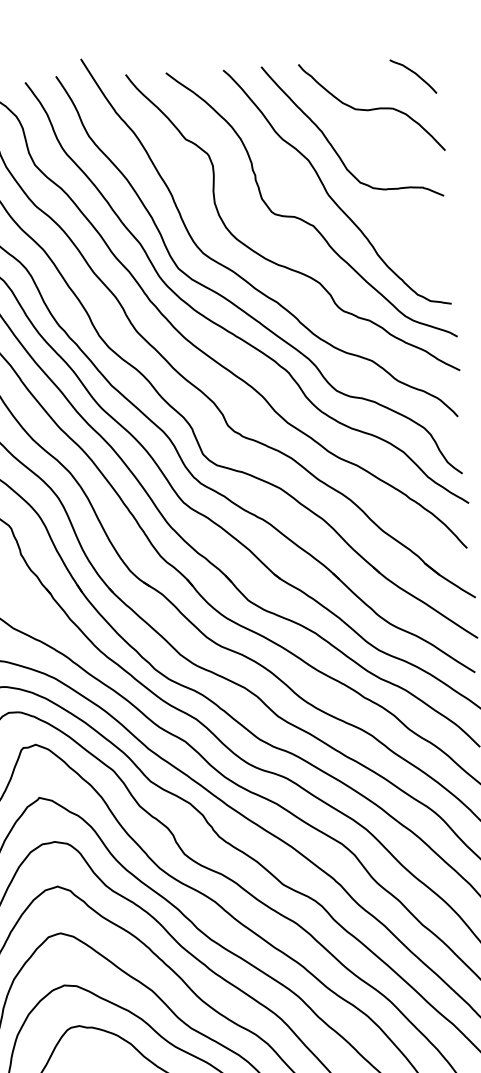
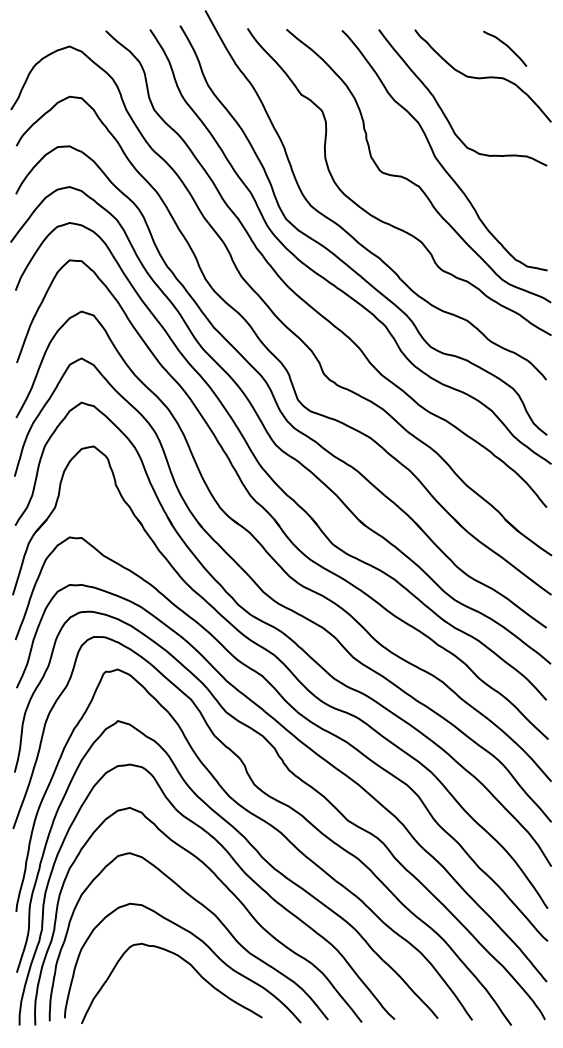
curve: (414, 74) -> (506, 46), moved

